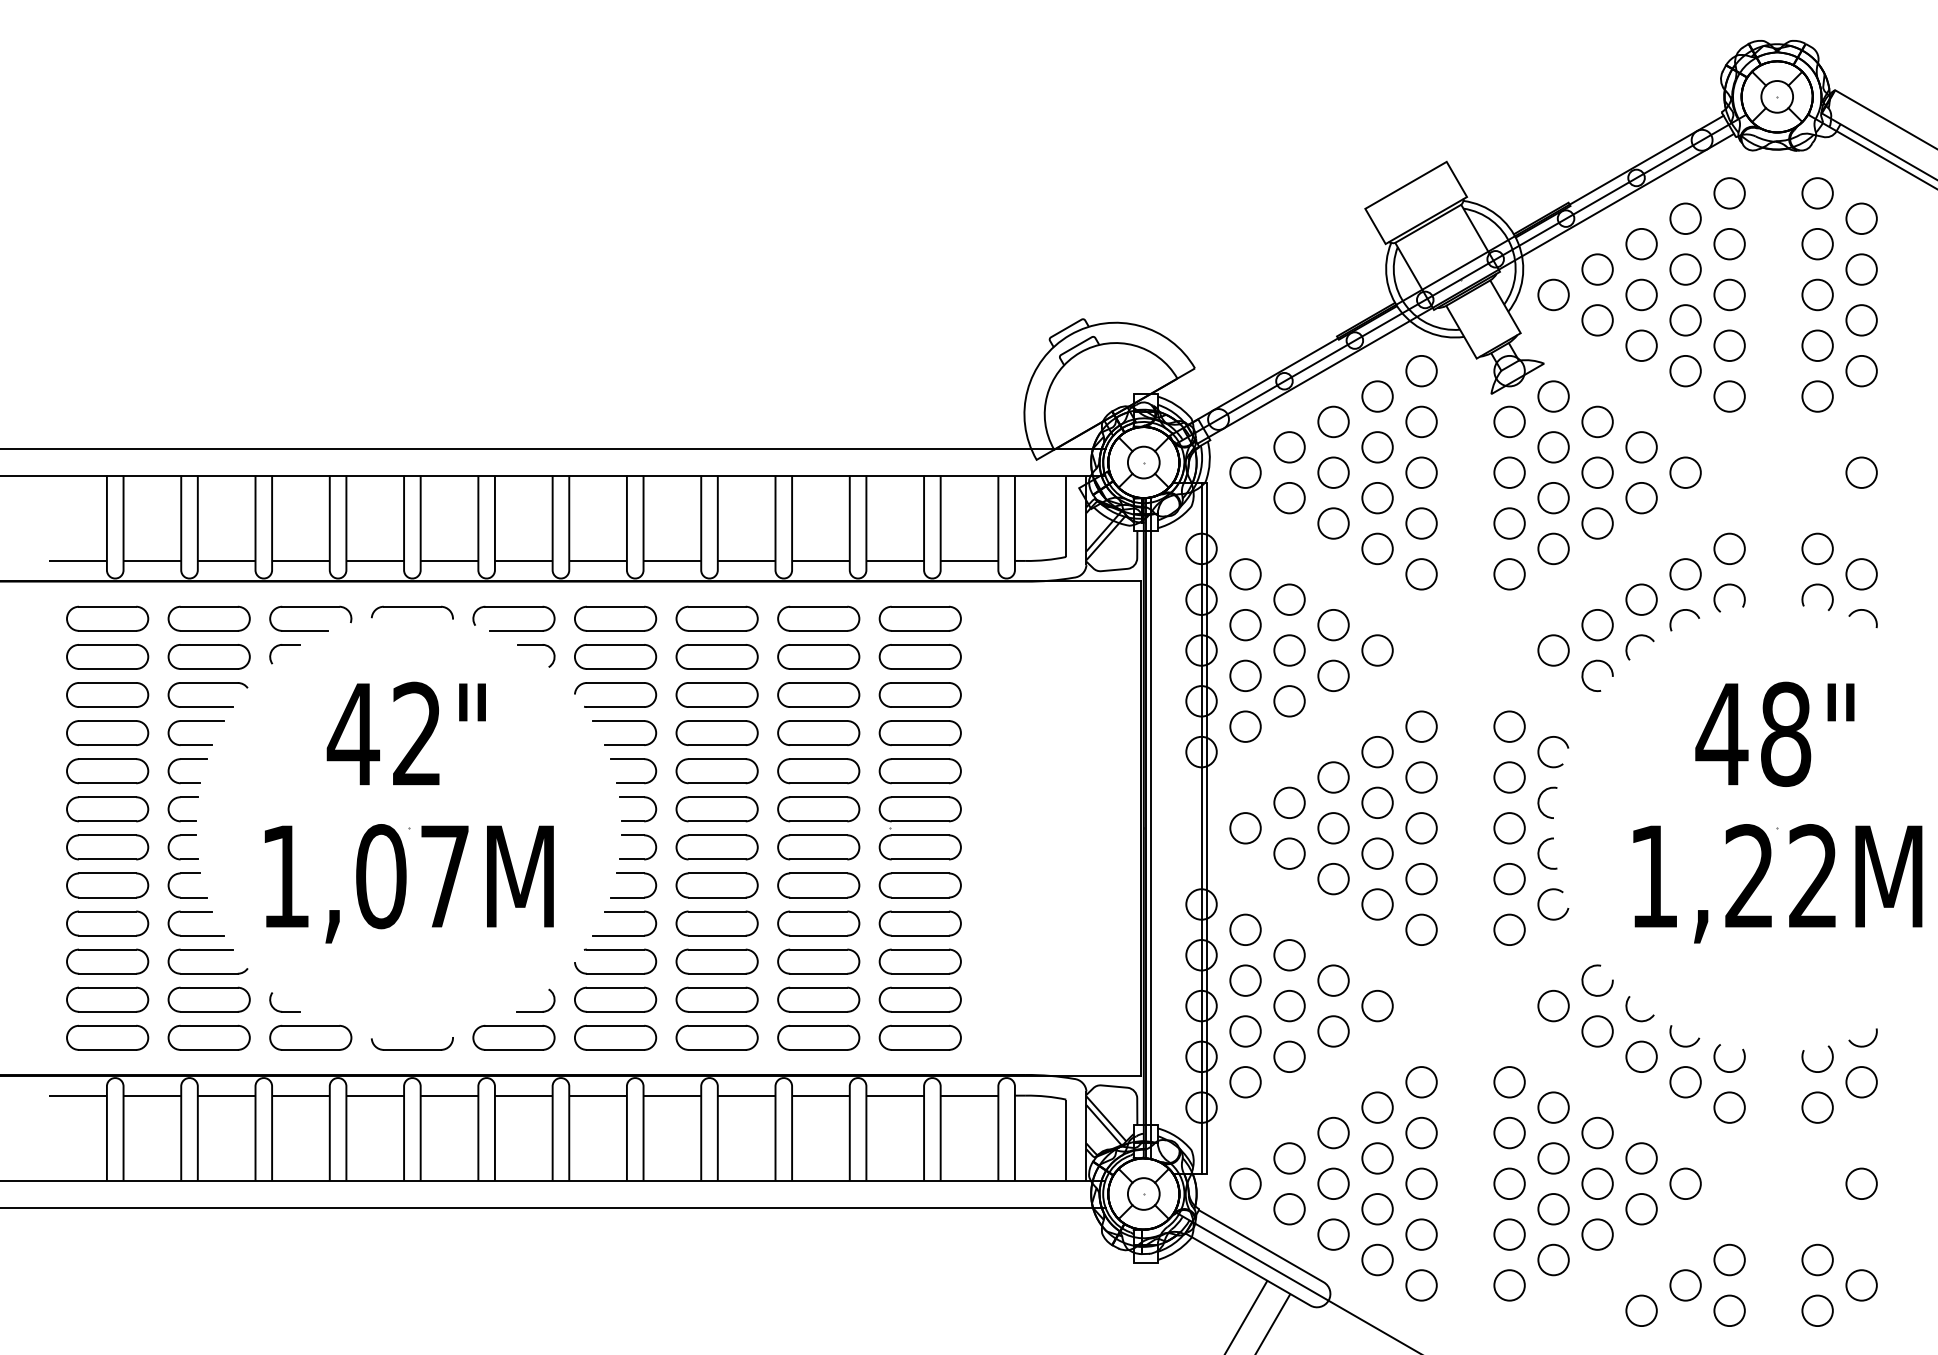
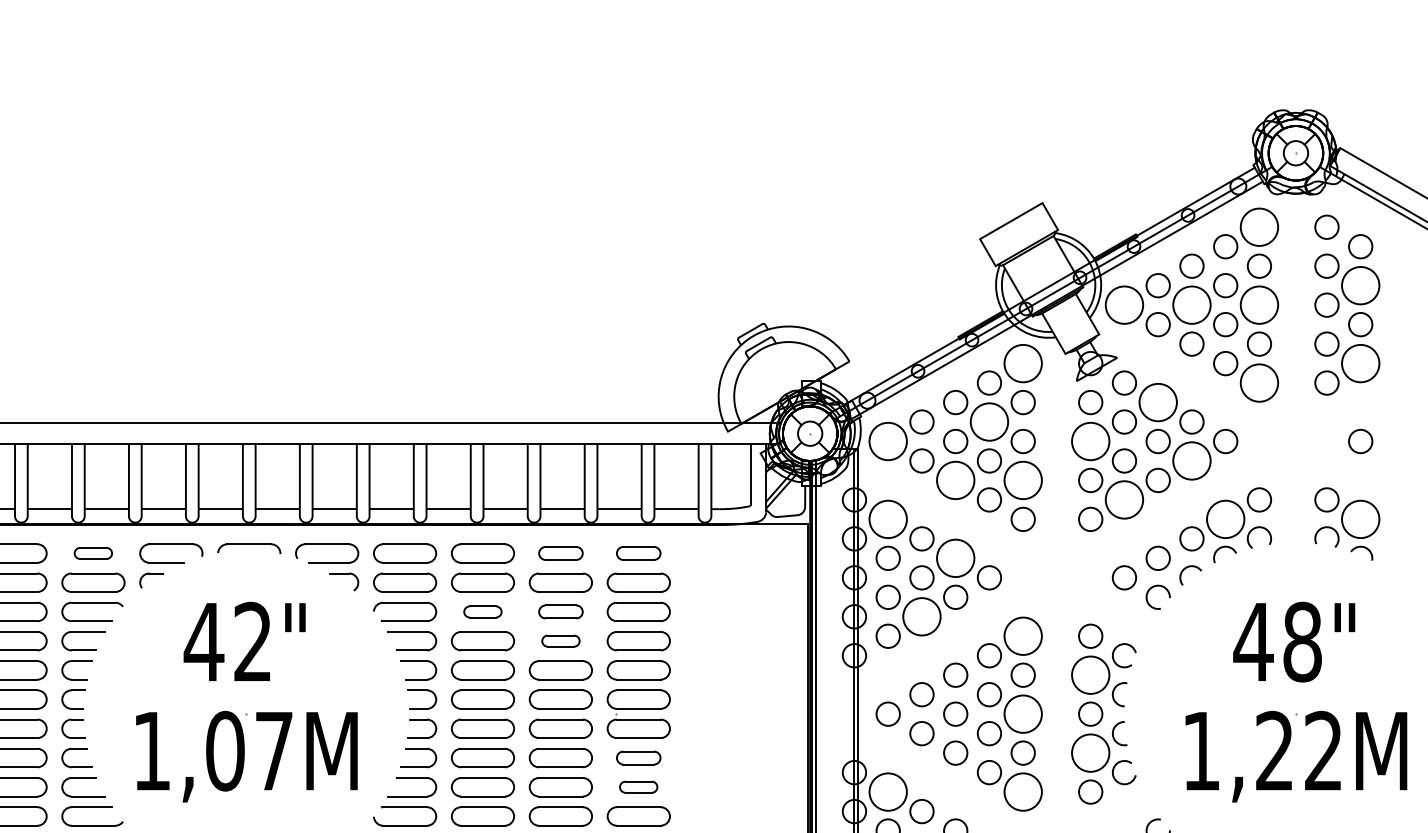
circle: (1729, 193) -> (1259, 227), size x1.6
circle: (1861, 269) -> (1360, 285), size x1.6
circle: (1553, 294) -> (1124, 304), size x1.6
circle: (1641, 294) -> (1191, 304), size x1.6
circle: (1729, 294) -> (1259, 304), size x1.6
circle: (1421, 370) -> (1023, 363), size x1.6
circle: (1861, 370) -> (1360, 363), size x1.6
circle: (1729, 396) -> (1259, 383), size x1.6
circle: (1597, 421) -> (1158, 402), size x1.6
circle: (1377, 447) -> (989, 422), size x1.6
circle: (1245, 472) -> (888, 441), size x1.6
circle: (1509, 472) -> (1090, 441), size x1.6
circle: (1641, 497) -> (1191, 460), size x1.6
circle: (1333, 523) -> (955, 480), size x1.6
circle: (1421, 523) -> (1023, 480), size x1.6
circle: (1553, 548) -> (1124, 499), size x1.6
circle: (1245, 574) -> (888, 519), size x1.6
circle: (1685, 574) -> (1225, 519), size x1.6
circle: (1861, 574) -> (1360, 519), size x1.6
part: (208, 618) -> (92, 553), size x0.6
part: (818, 618) -> (560, 553), size x0.7
part: (919, 618) -> (638, 553), size x0.7
circle: (1333, 624) -> (955, 557), size x1.6
part: (716, 694) -> (482, 611), size x0.6
part: (818, 694) -> (560, 611), size x0.7
circle: (1289, 701) -> (921, 616), size x1.6
circle: (1421, 726) -> (1023, 636), size x1.6
part: (818, 732) -> (560, 640), size x0.6
circle: (1509, 777) -> (1090, 675), size x1.6
circle: (1421, 828) -> (1023, 714), size x1.6
circle: (1509, 878) -> (1090, 752), size x1.6
part: (919, 885) -> (638, 758), size x0.7
part: (919, 923) -> (638, 787), size x0.6
circle: (1245, 929) -> (888, 791), size x1.6
circle: (1421, 929) -> (1023, 791), size x1.6

